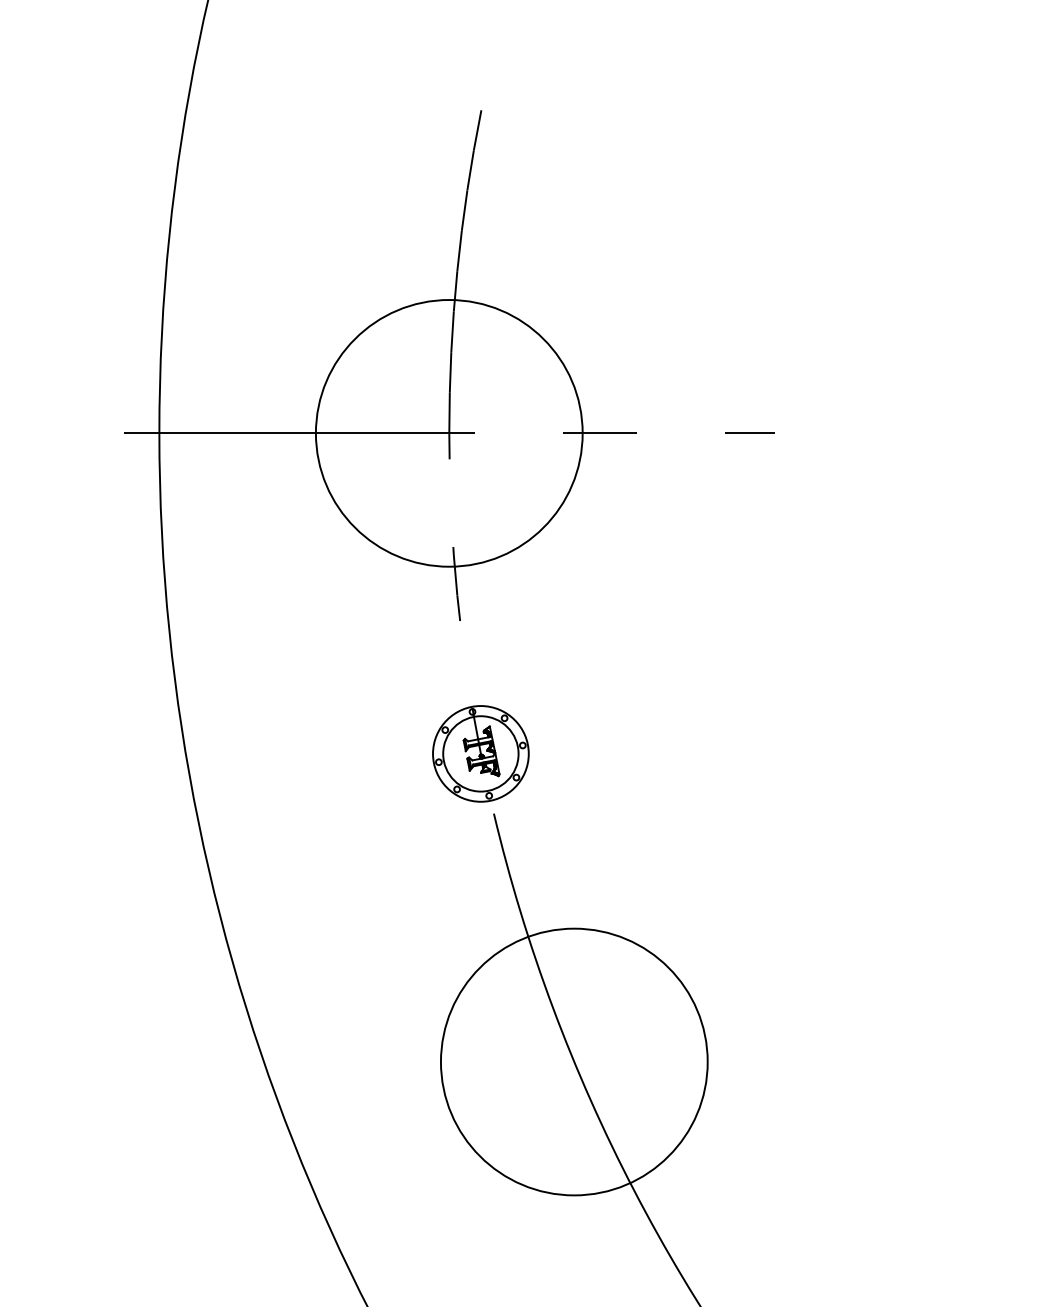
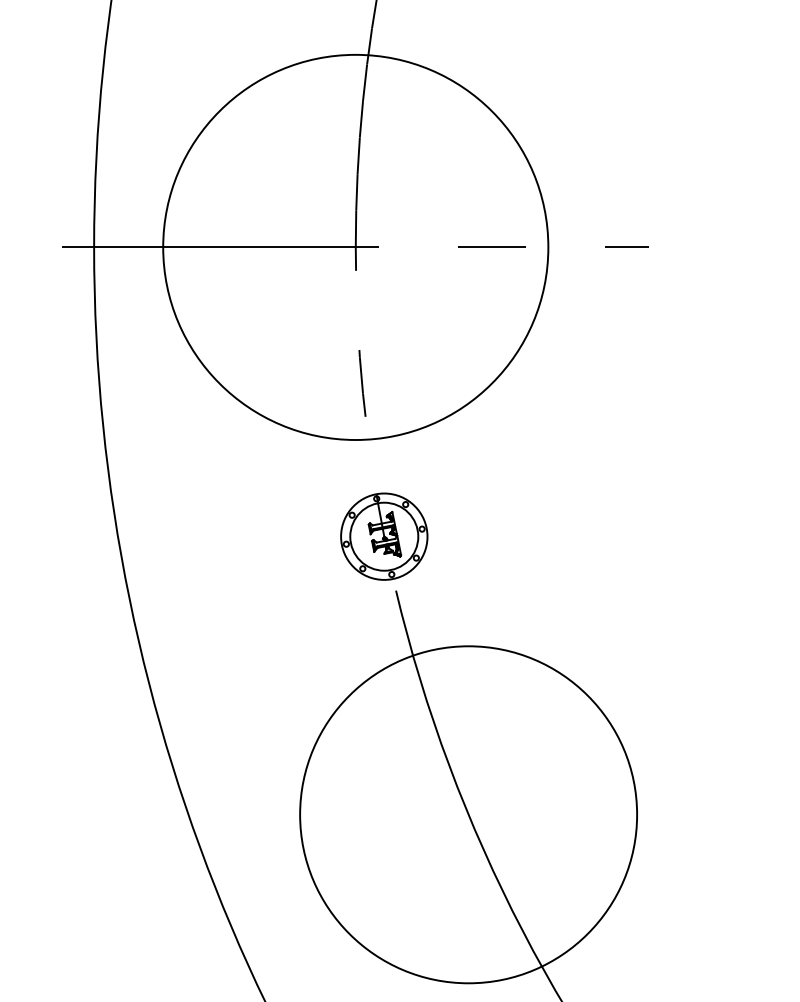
circle: (448, 433) -> (355, 247), size x1.6
circle: (573, 1061) -> (467, 814), size x1.4

